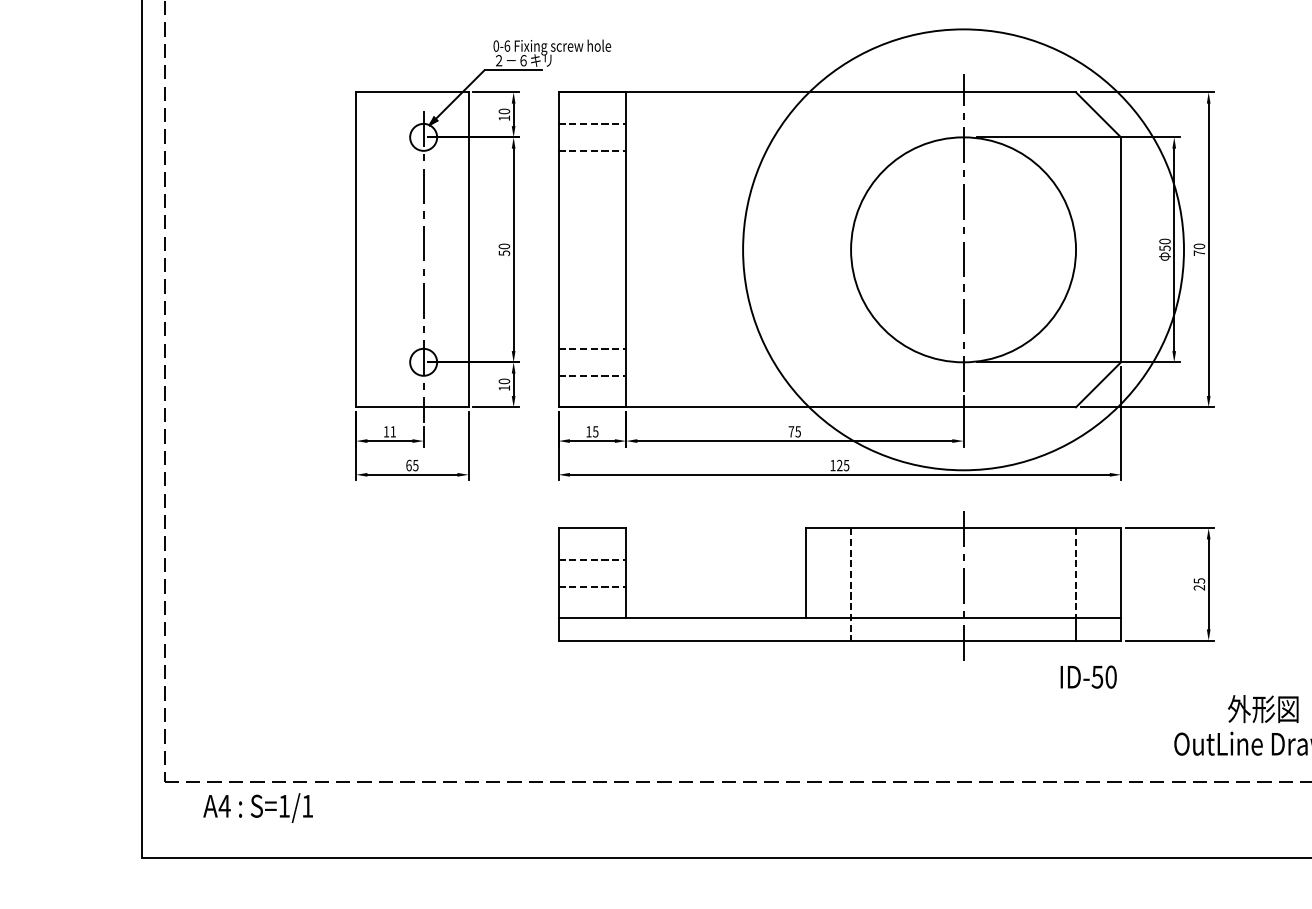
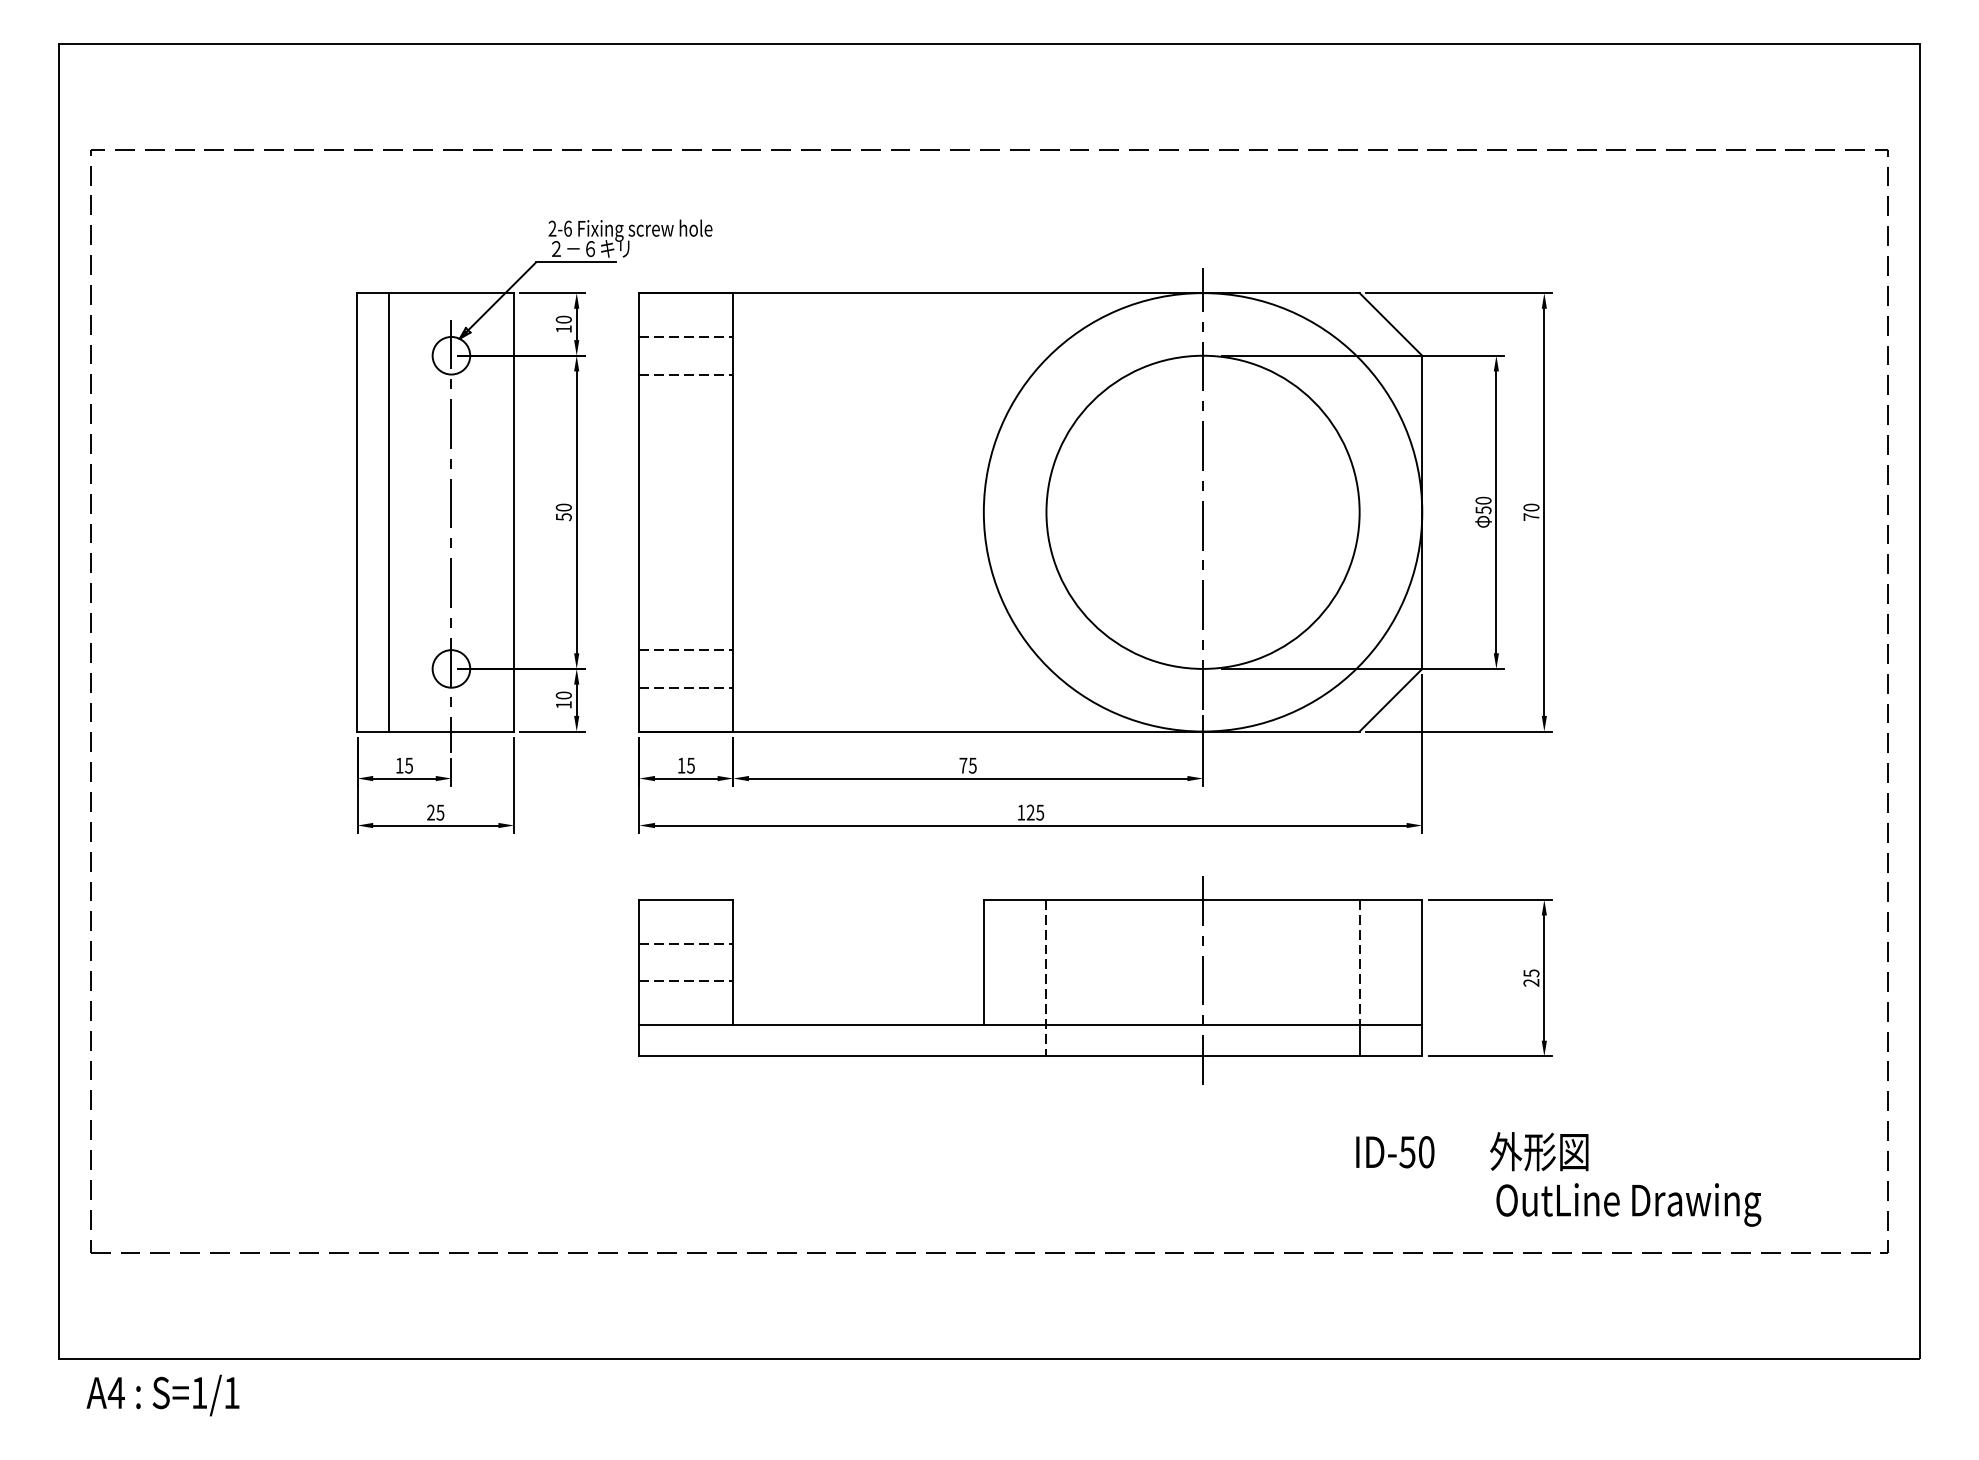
text: (496, 45) -> (552, 228), 0-6 -> 2-6
line: (378, 249) -> (388, 512), added
circle: (963, 249) -> (1202, 512), size x0.71
text: (392, 431) -> (408, 765), 11 -> 15
text: (408, 465) -> (430, 812), 65 -> 25
text: (1088, 677) -> (1395, 1152), moved
text: (1263, 708) -> (1539, 1151), moved
text: (257, 808) -> (162, 1395), moved

